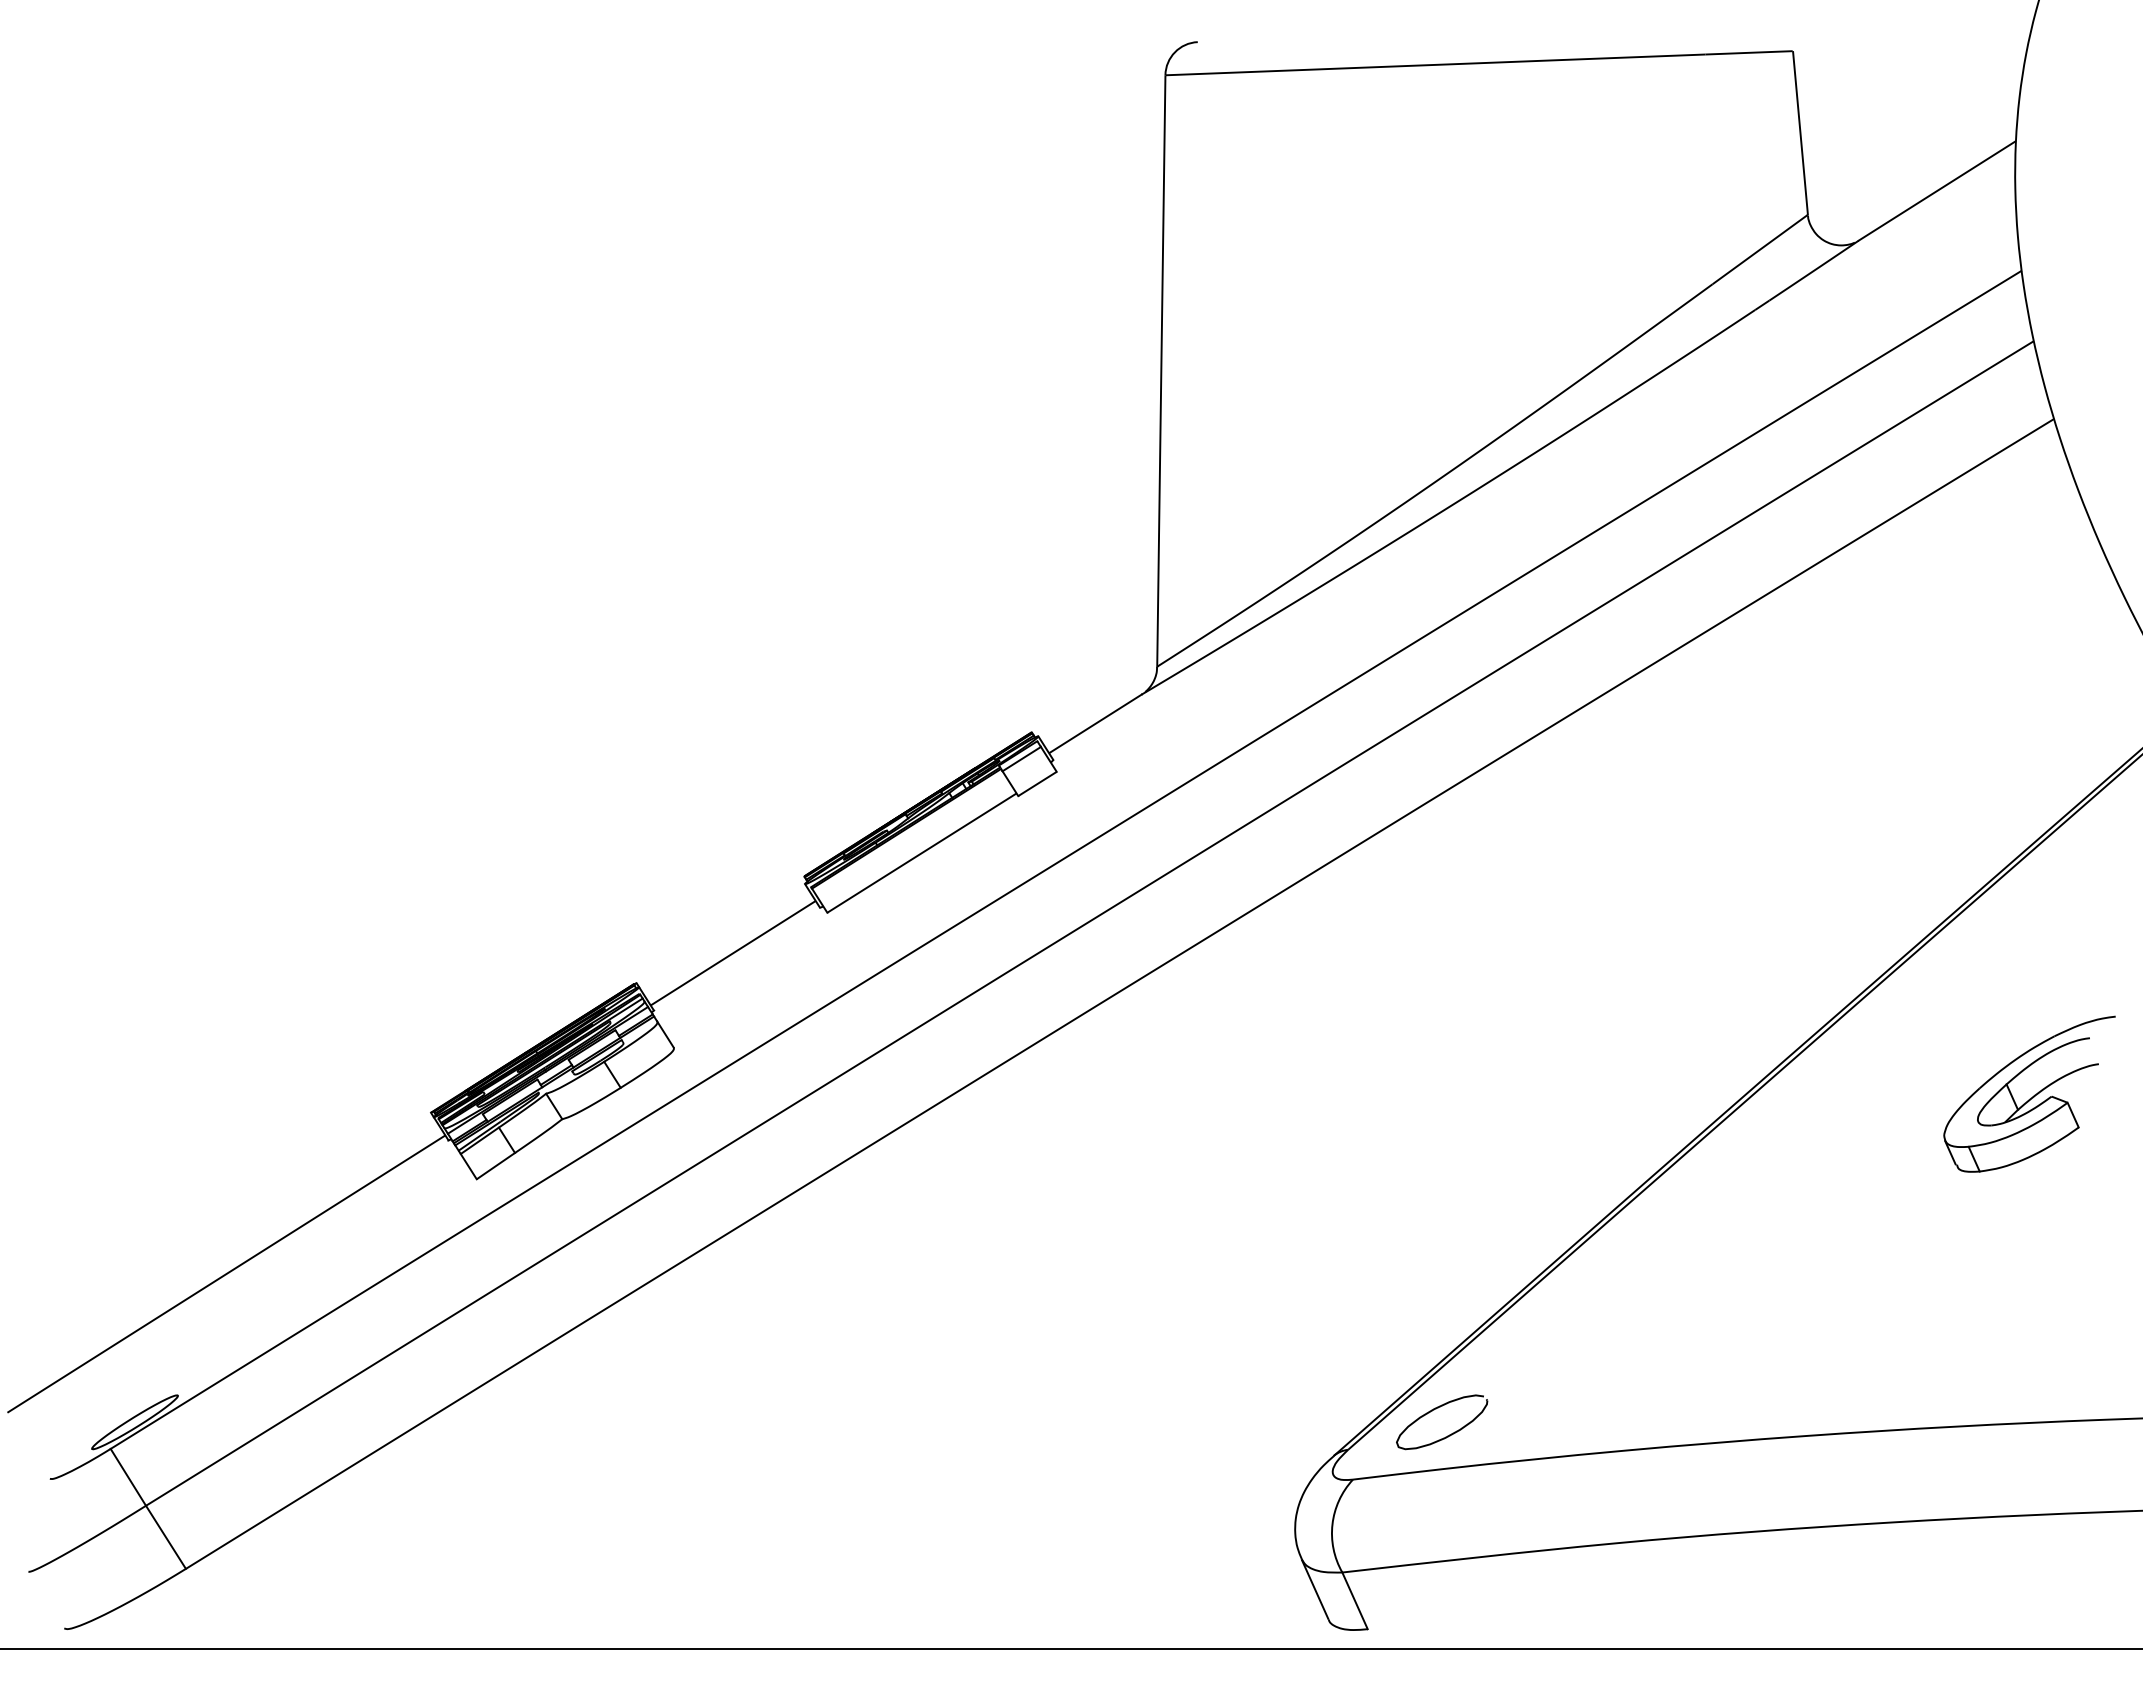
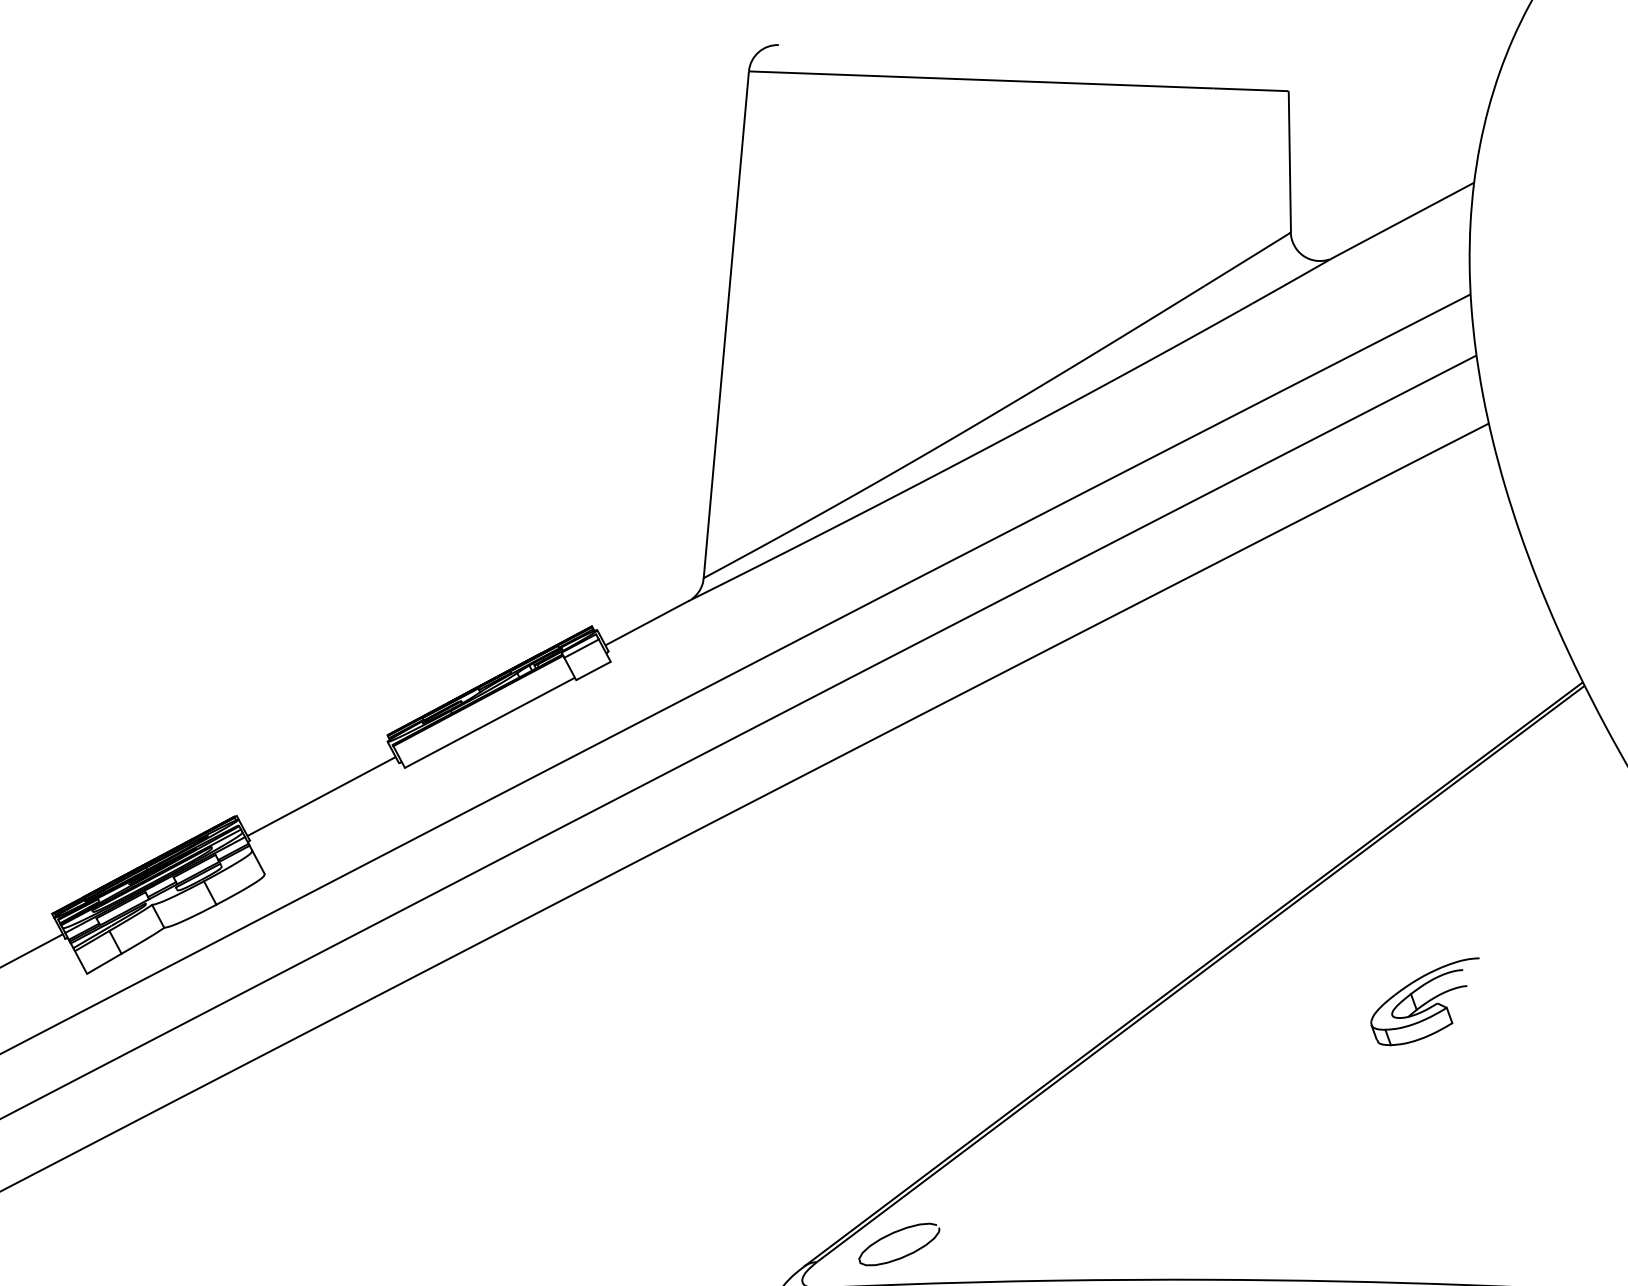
part: (2029, 1093) -> (1424, 1000), size x0.7

